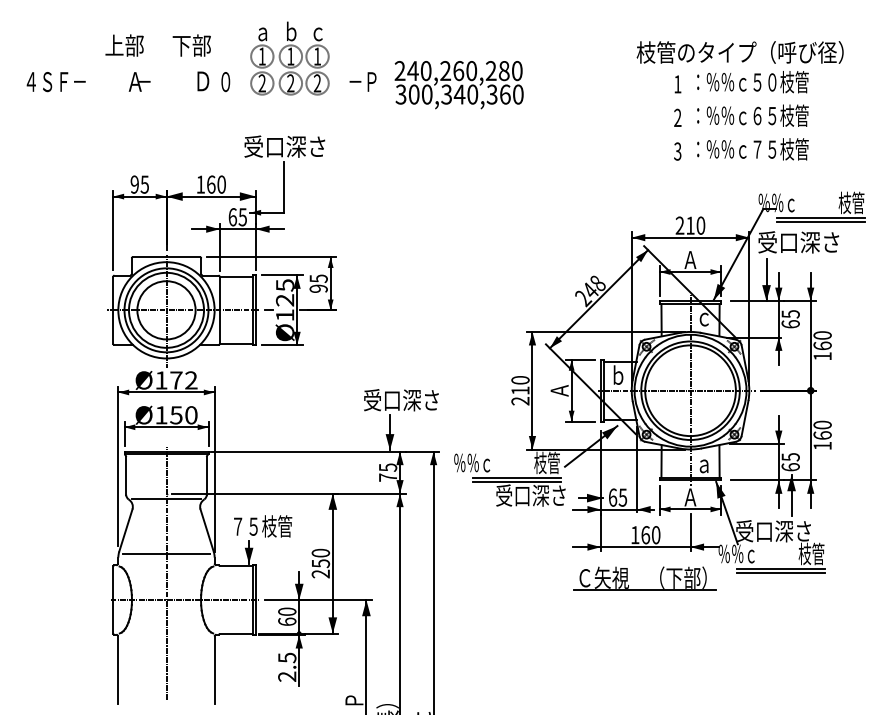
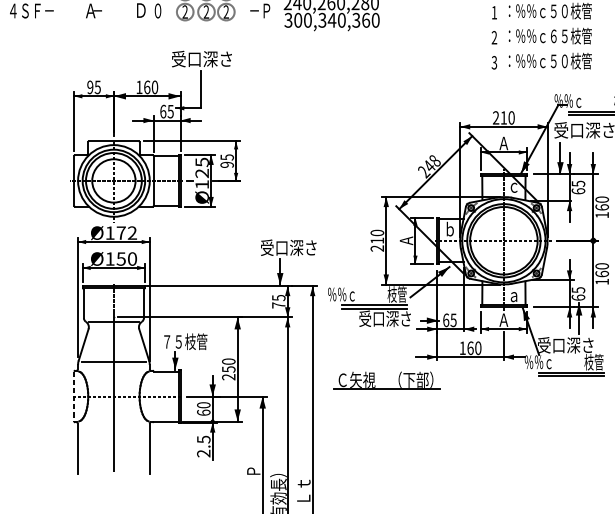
text: (764, 149) -> (558, 61), ：％％ｃ７５枝管 -> ：％％ｃ５０枝管
part: (644, 589) -> (387, 388), moved
line: (113, 600) -> (74, 396), solid -> dashed

